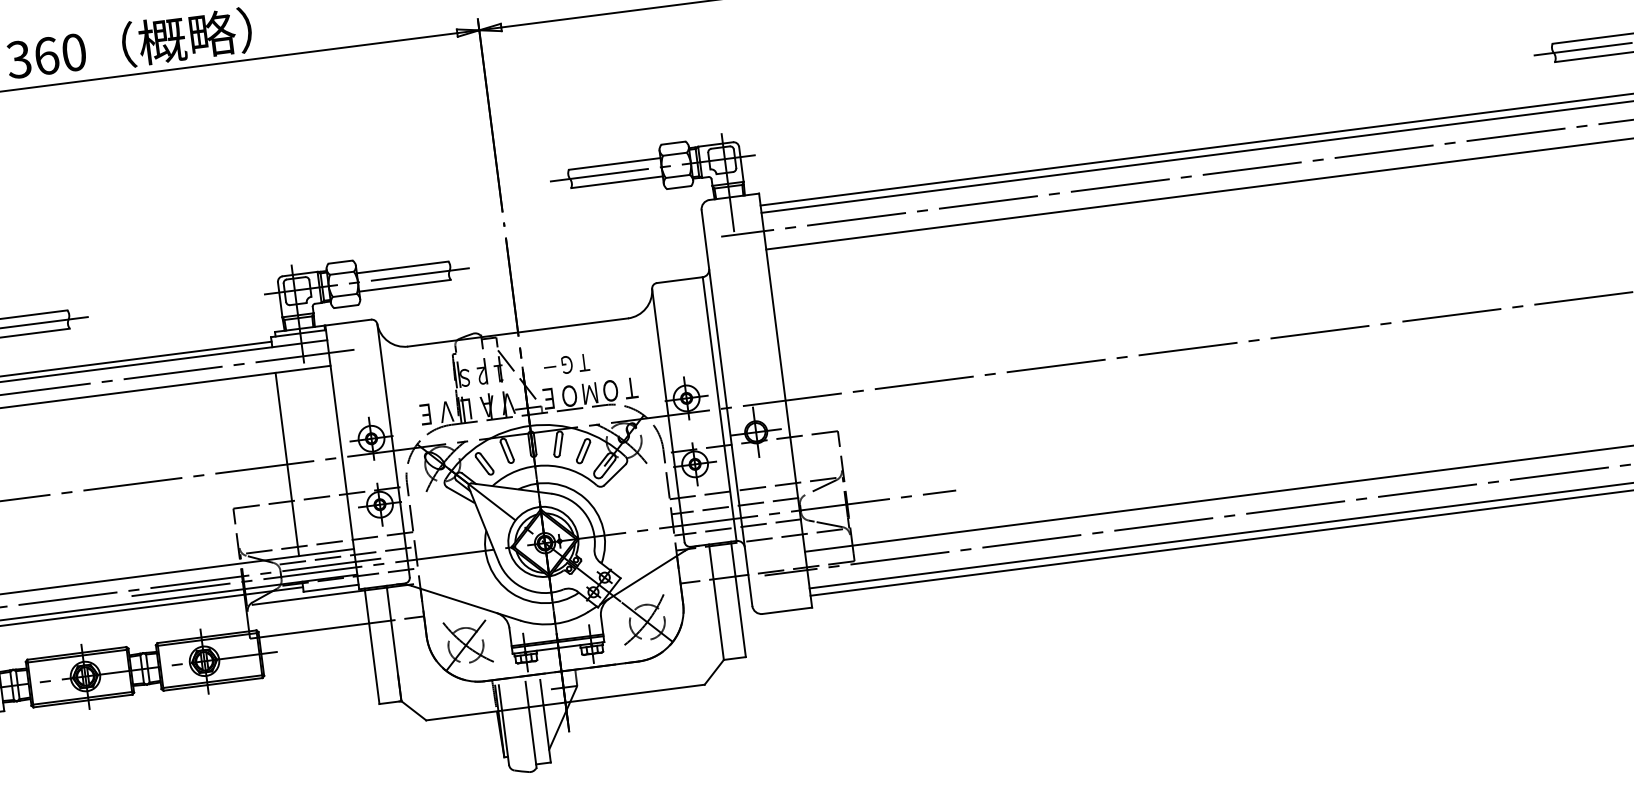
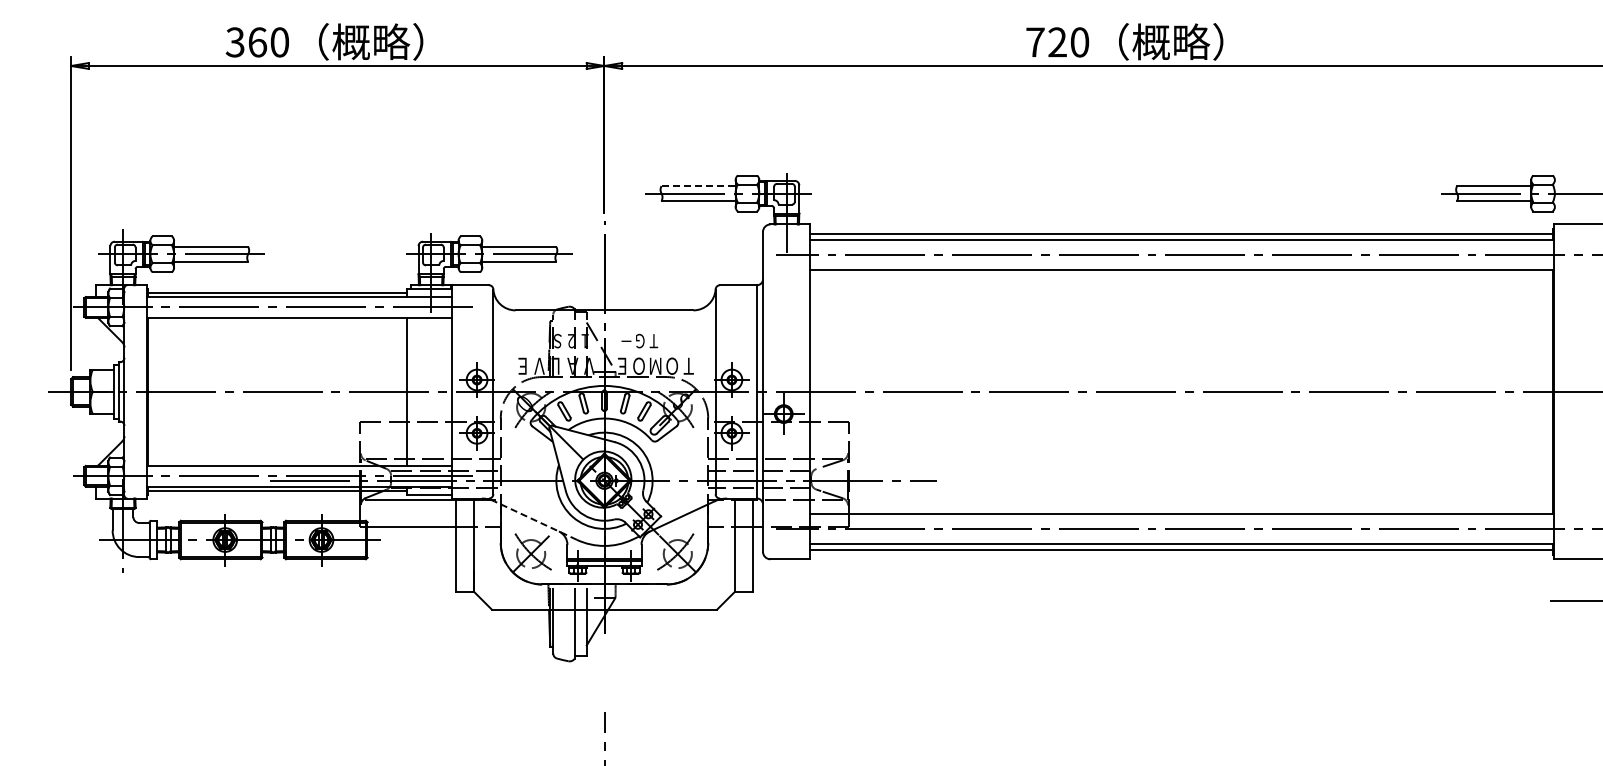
line: (615, 164) -> (699, 186), solid -> dashed
line: (466, 603) -> (535, 520), solid -> dashed

